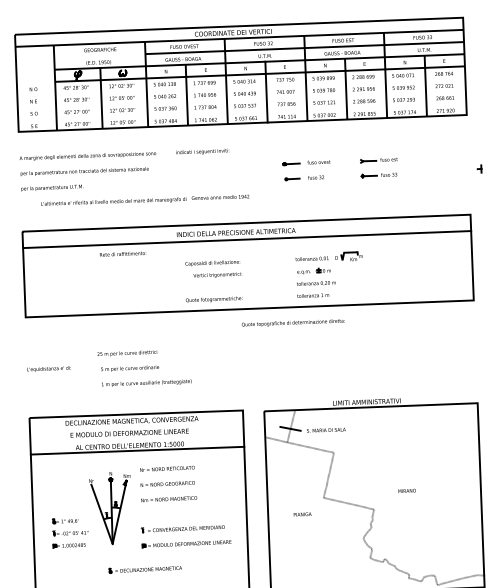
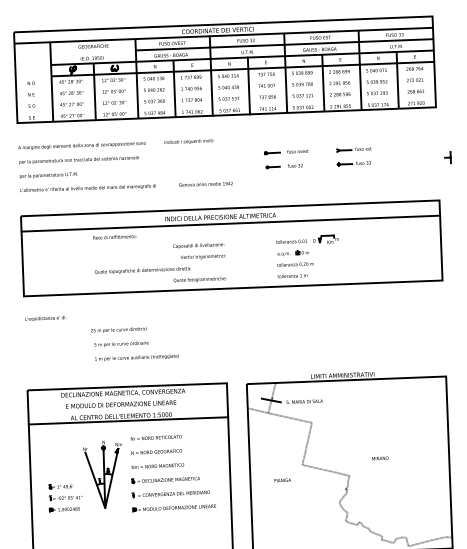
part: (479, 168) -> (447, 157), size x1.67
text: (112, 200) -> (87, 187), moved
text: (292, 322) -> (142, 270), moved
text: (48, 368) -> (45, 318), moved
part: (145, 570) -> (165, 480), moved

